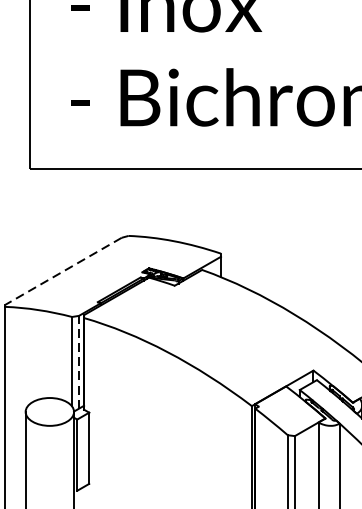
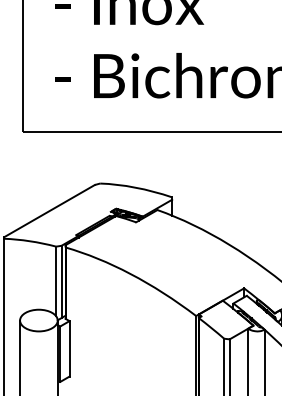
line: (63, 271) -> (49, 211), dashed -> solid
line: (78, 361) -> (61, 281), dashed -> solid

